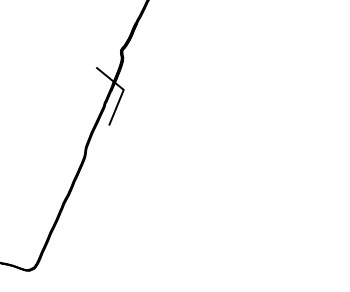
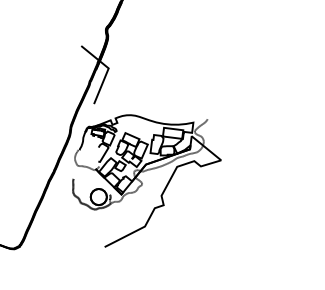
part: (161, 202) -> (146, 181), added

